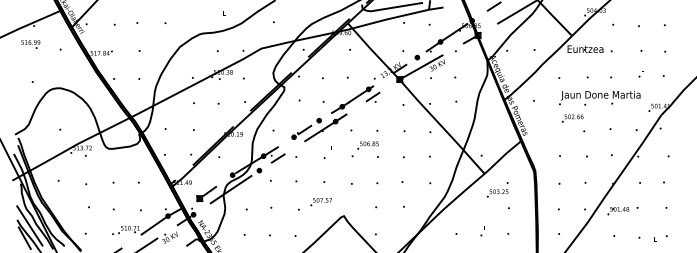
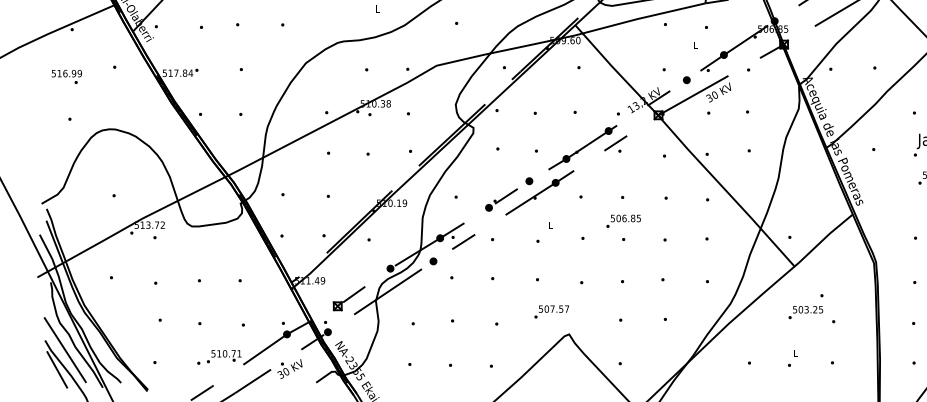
text: (30, 44) -> (66, 76), moved
text: (367, 145) -> (622, 221), moved
text: (497, 189) -> (805, 306), moved
text: (320, 202) -> (550, 312), moved

